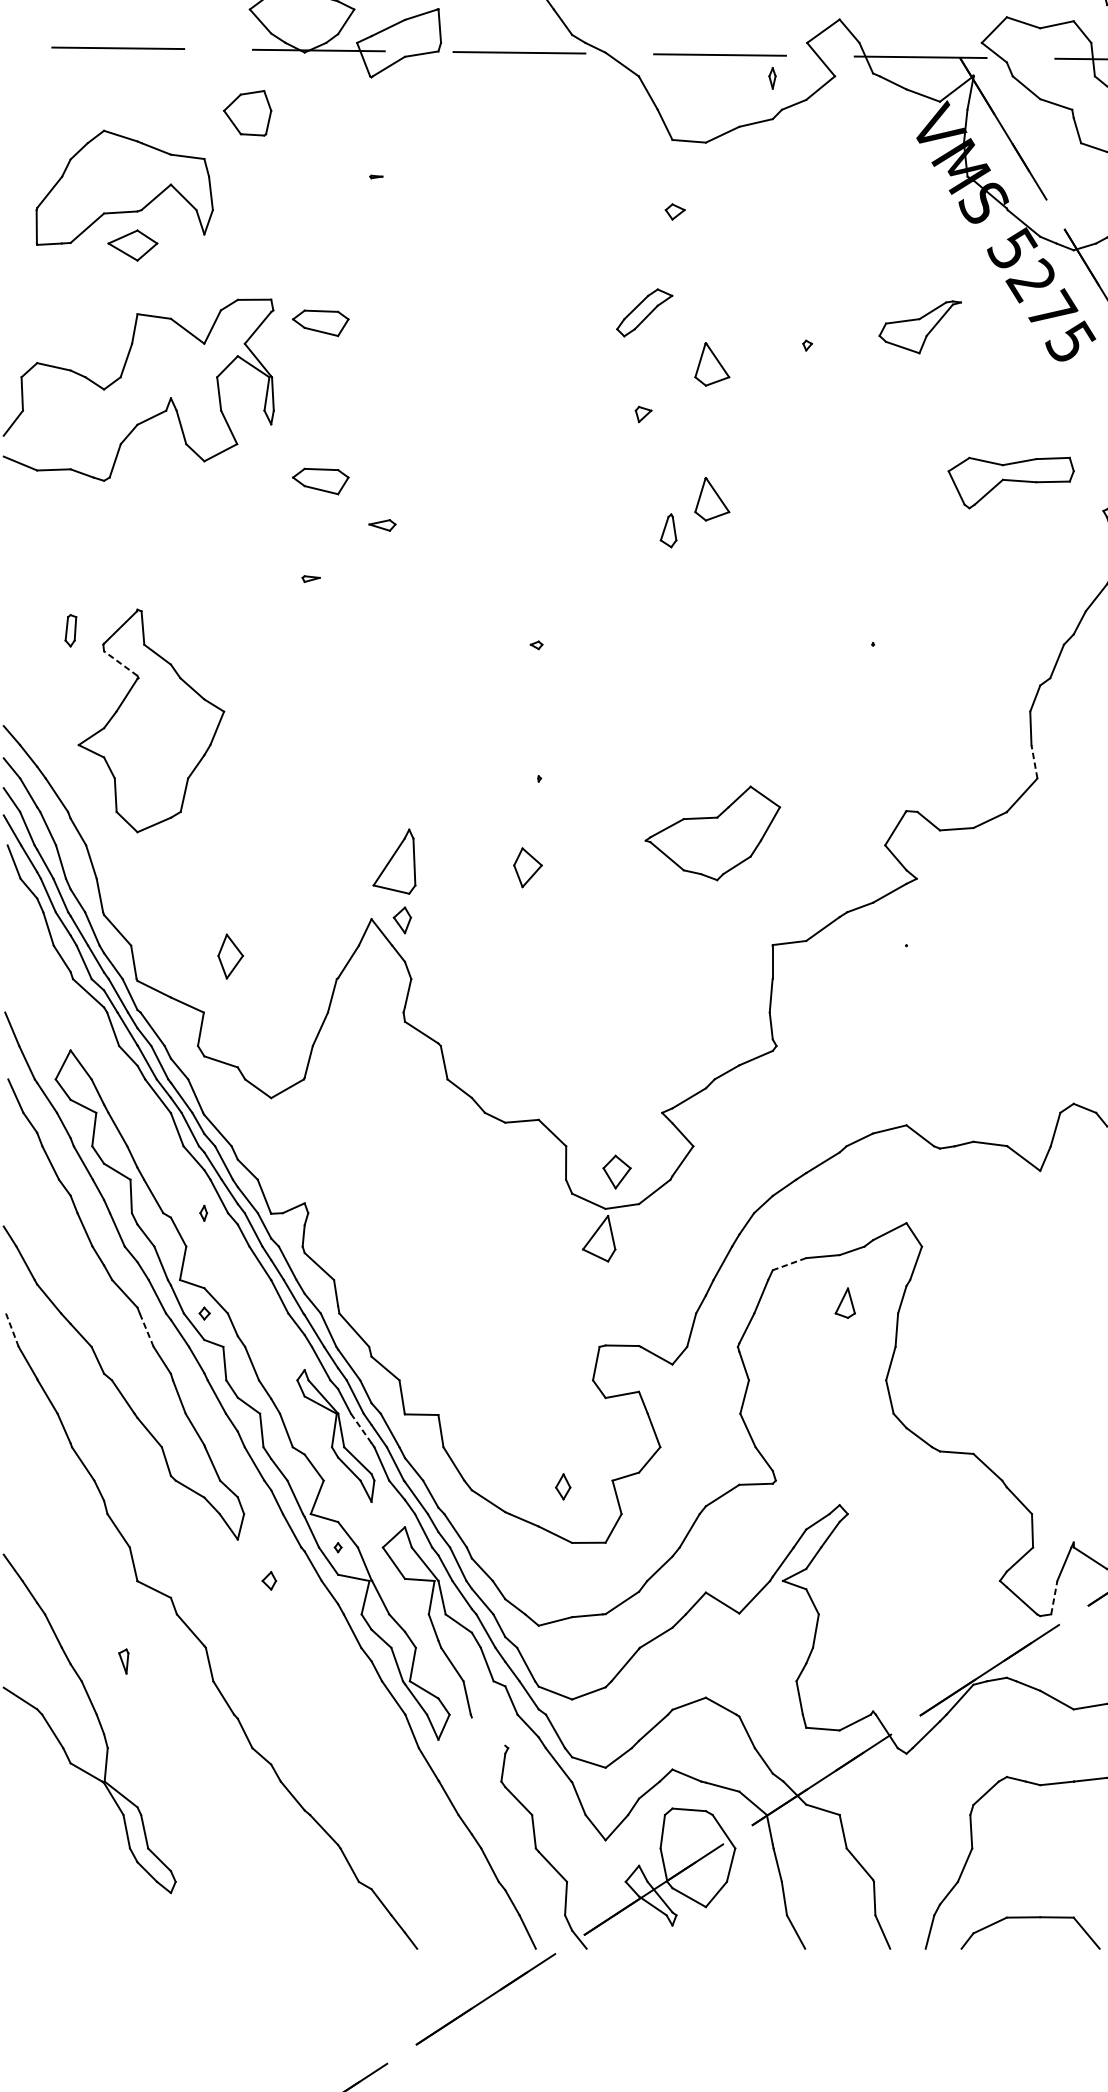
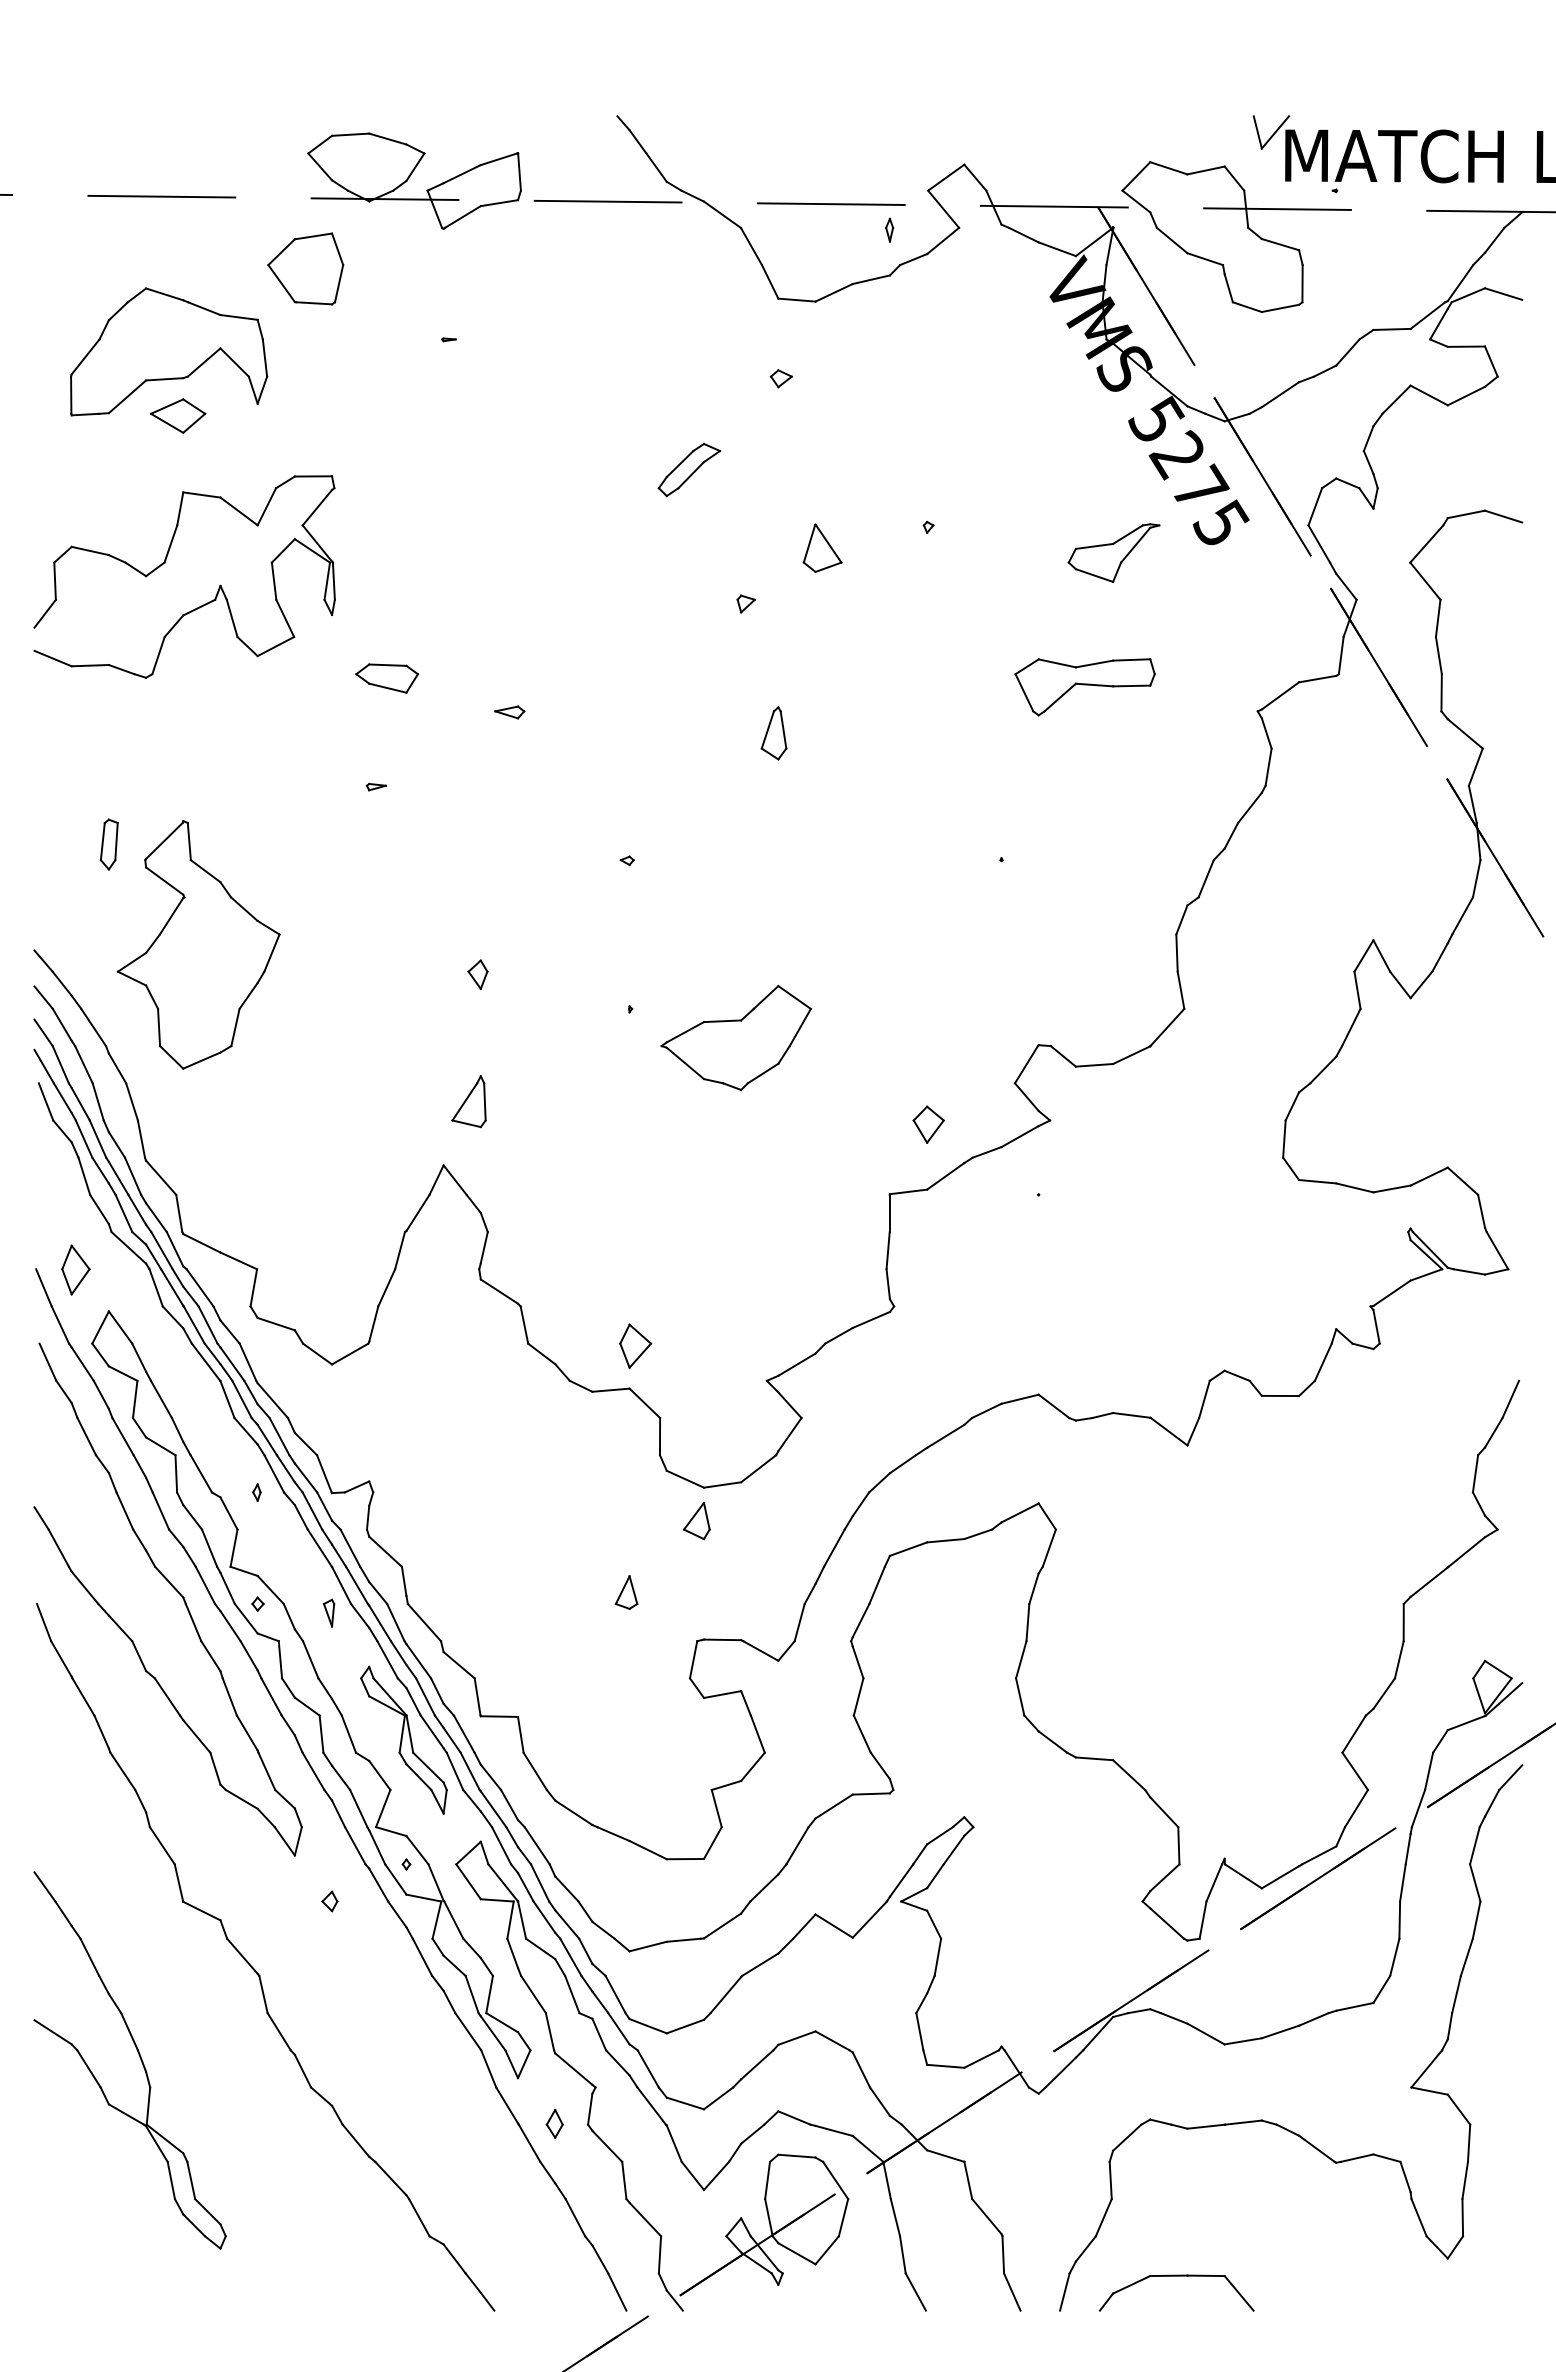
part: (247, 112) -> (305, 268), size x1.43
part: (644, 312) -> (689, 469), moved
part: (320, 323) -> (386, 502), removed
part: (919, 326) -> (1113, 552), moved
part: (1010, 483) -> (1084, 687), moved
part: (712, 499) -> (822, 698), removed
part: (382, 525) -> (509, 712), moved
part: (668, 530) -> (773, 733), size x1.43
part: (70, 630) -> (108, 844), size x1.43
line: (120, 663) -> (164, 880), dashed -> solid
line: (1034, 761) -> (1181, 990), dashed -> solid
part: (712, 832) -> (735, 1037), moved
part: (393, 861) -> (468, 1101), size x0.71
part: (527, 867) -> (635, 1345), moved
part: (402, 920) -> (477, 974), moved
part: (230, 956) -> (75, 1269), moved
part: (616, 1171) -> (928, 1124), moved
part: (598, 1239) -> (696, 1521), size x0.71
line: (789, 1264) -> (908, 1549), dashed -> solid
part: (845, 1303) -> (626, 1592), moved
line: (12, 1330) -> (44, 1622), dashed -> solid
line: (146, 1330) -> (193, 1622), dashed -> solid
line: (361, 1428) -> (432, 1731), dashed -> solid
part: (562, 1486) -> (554, 2123), moved
line: (1054, 1598) -> (1203, 1920), dashed -> solid
part: (123, 1660) -> (328, 1612), moved
line: (488, 1731) -> (573, 2068), added

